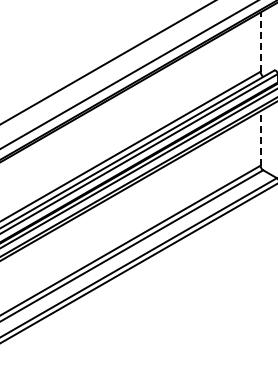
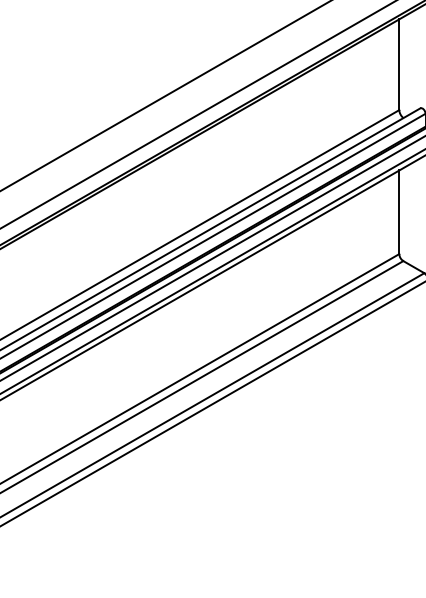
line: (260, 42) -> (399, 65), dashed -> solid
line: (260, 137) -> (399, 210), dashed -> solid

